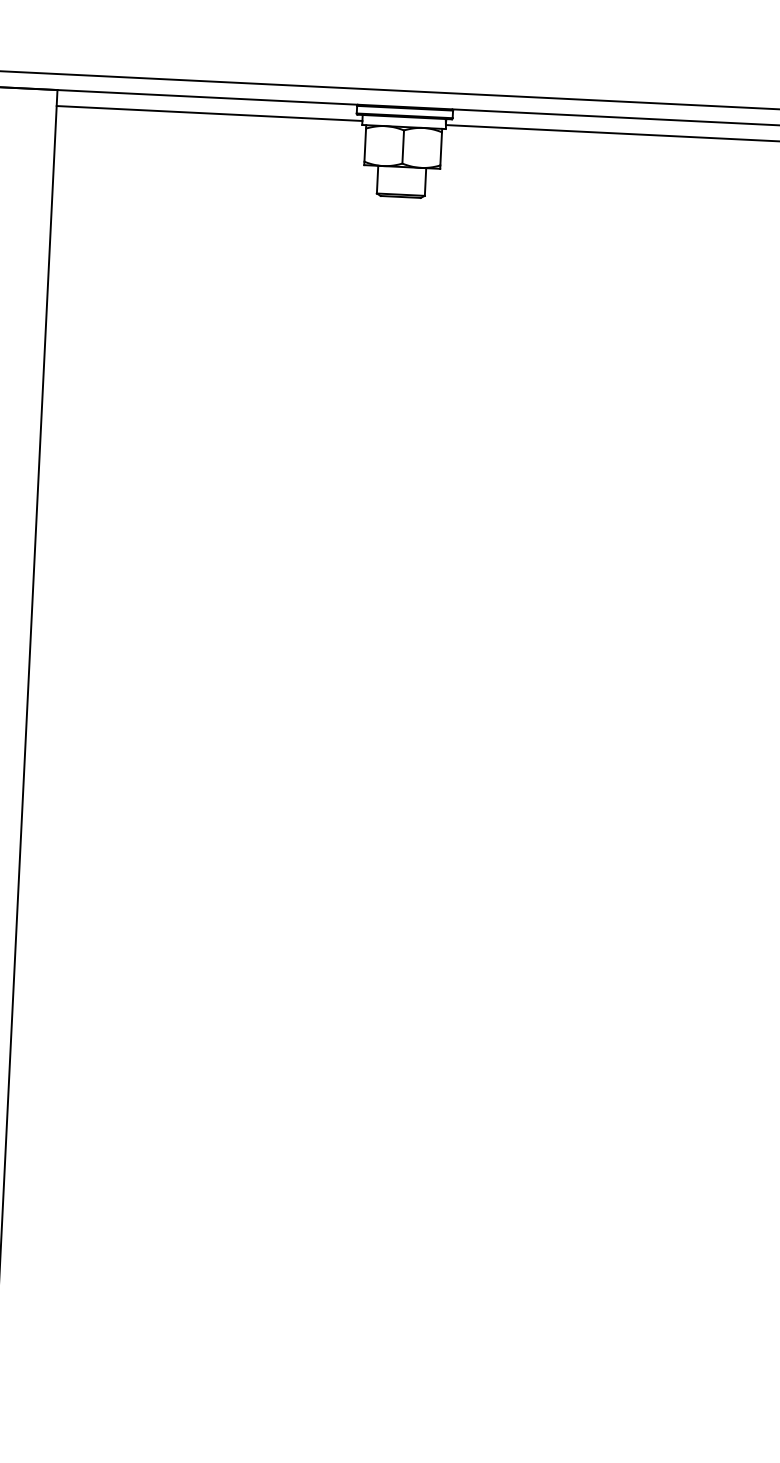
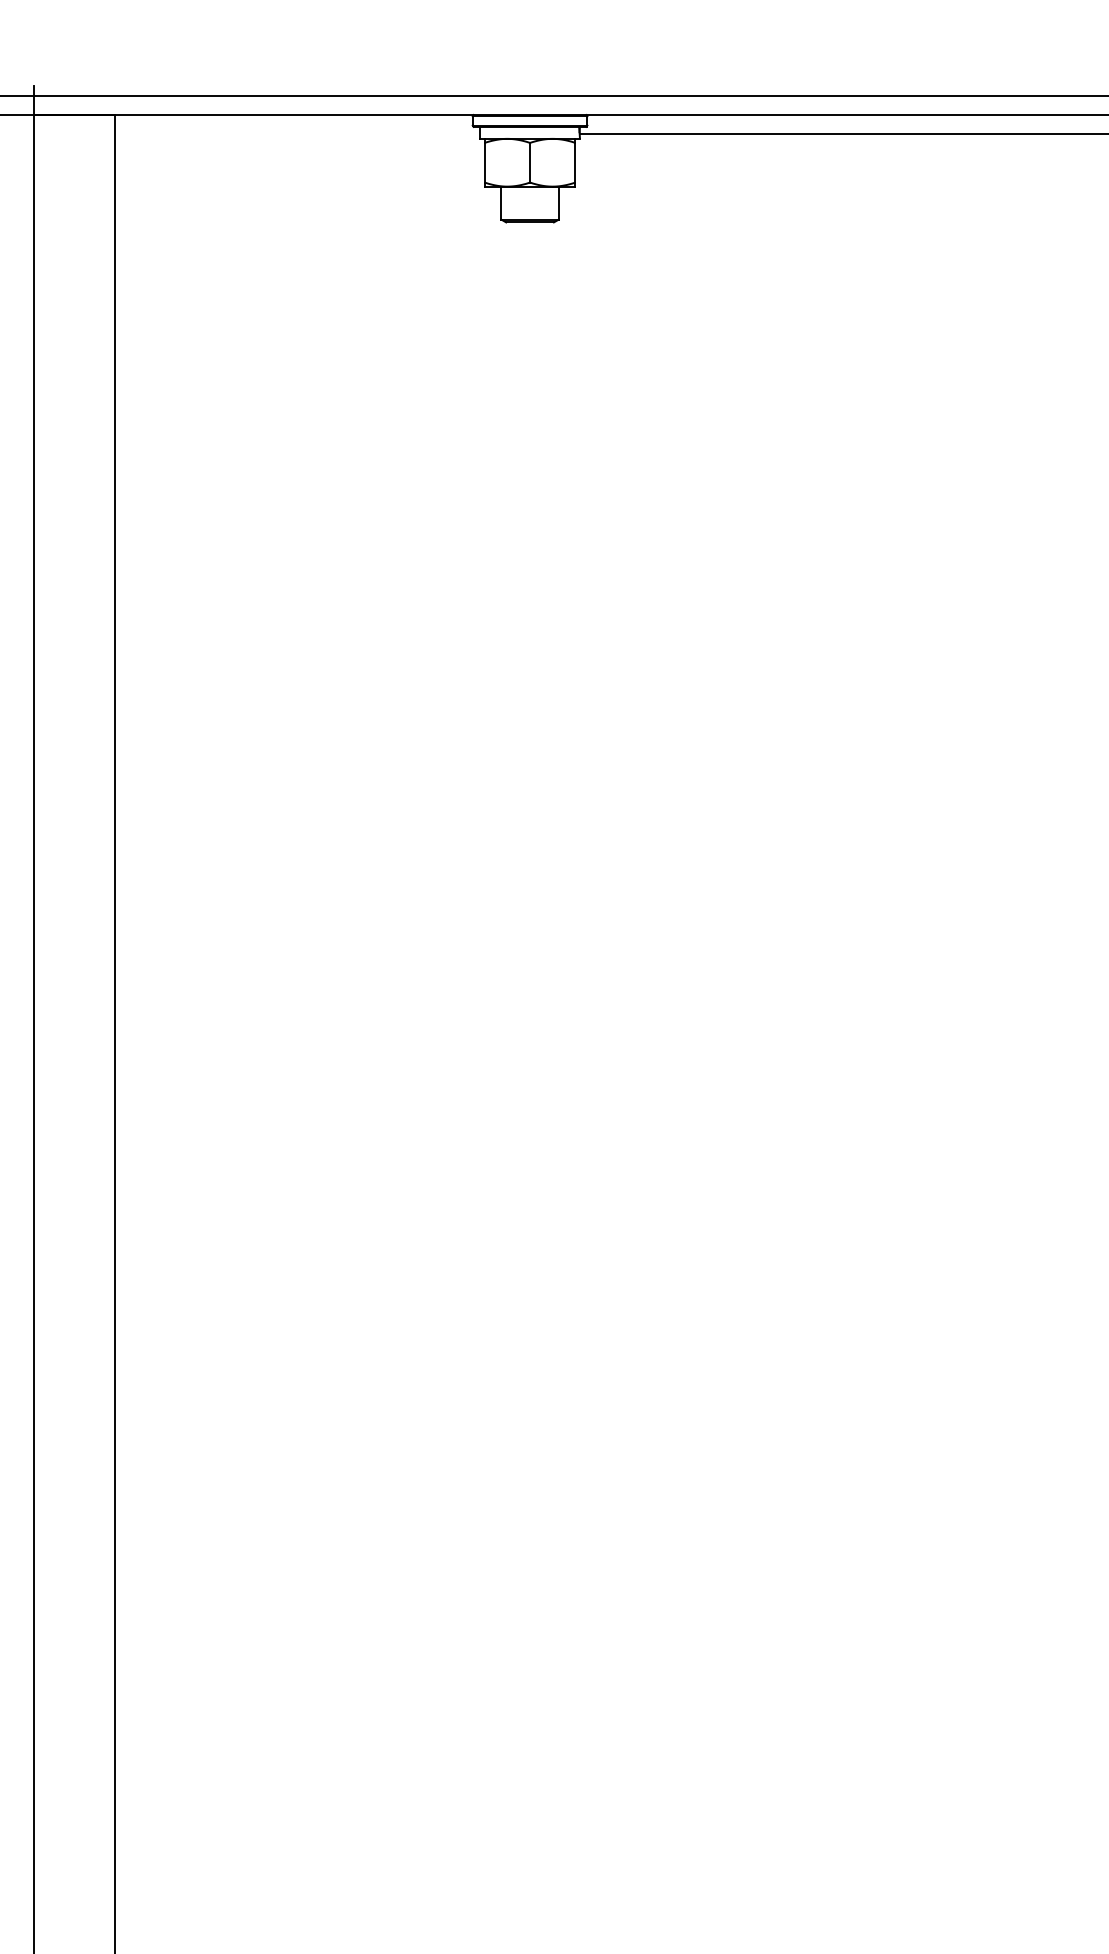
line: (208, 113) -> (296, 134), removed

